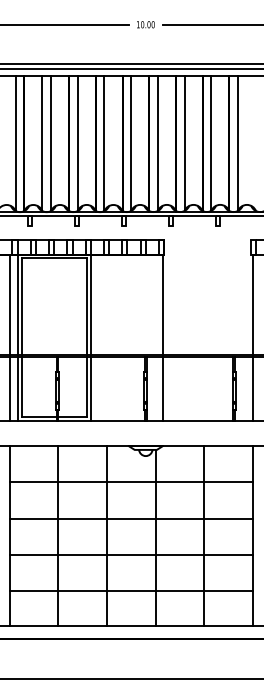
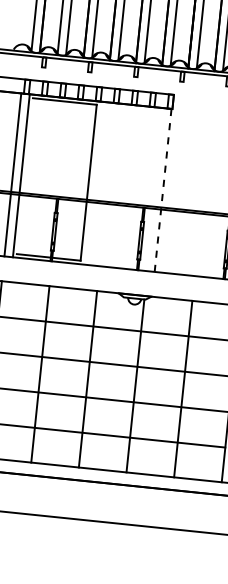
line: (22, 337) -> (25, 175), removed
line: (90, 337) -> (91, 182), removed
line: (163, 338) -> (163, 191), solid -> dashed

